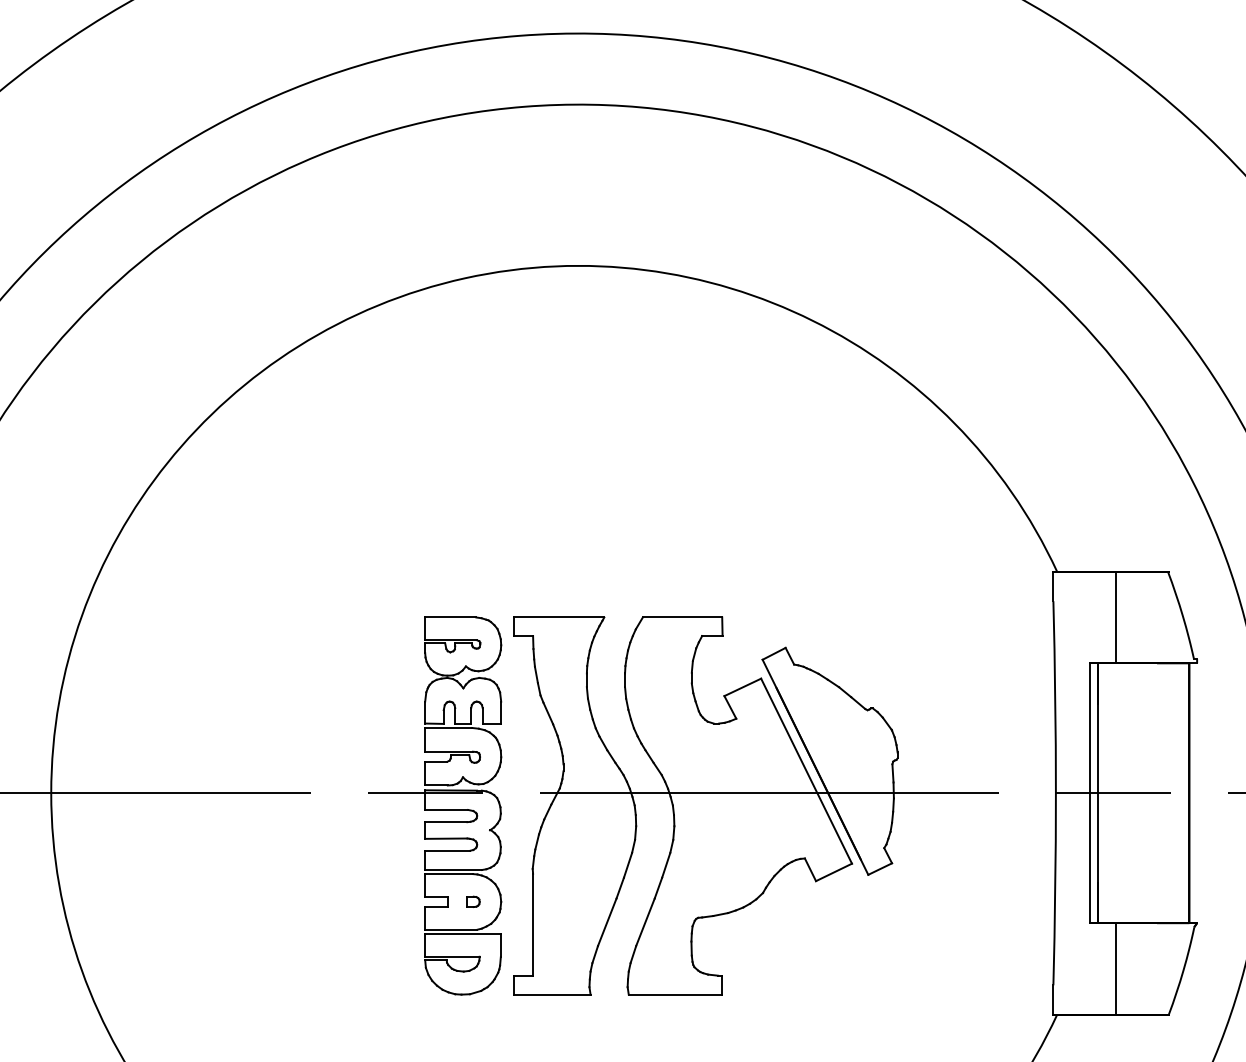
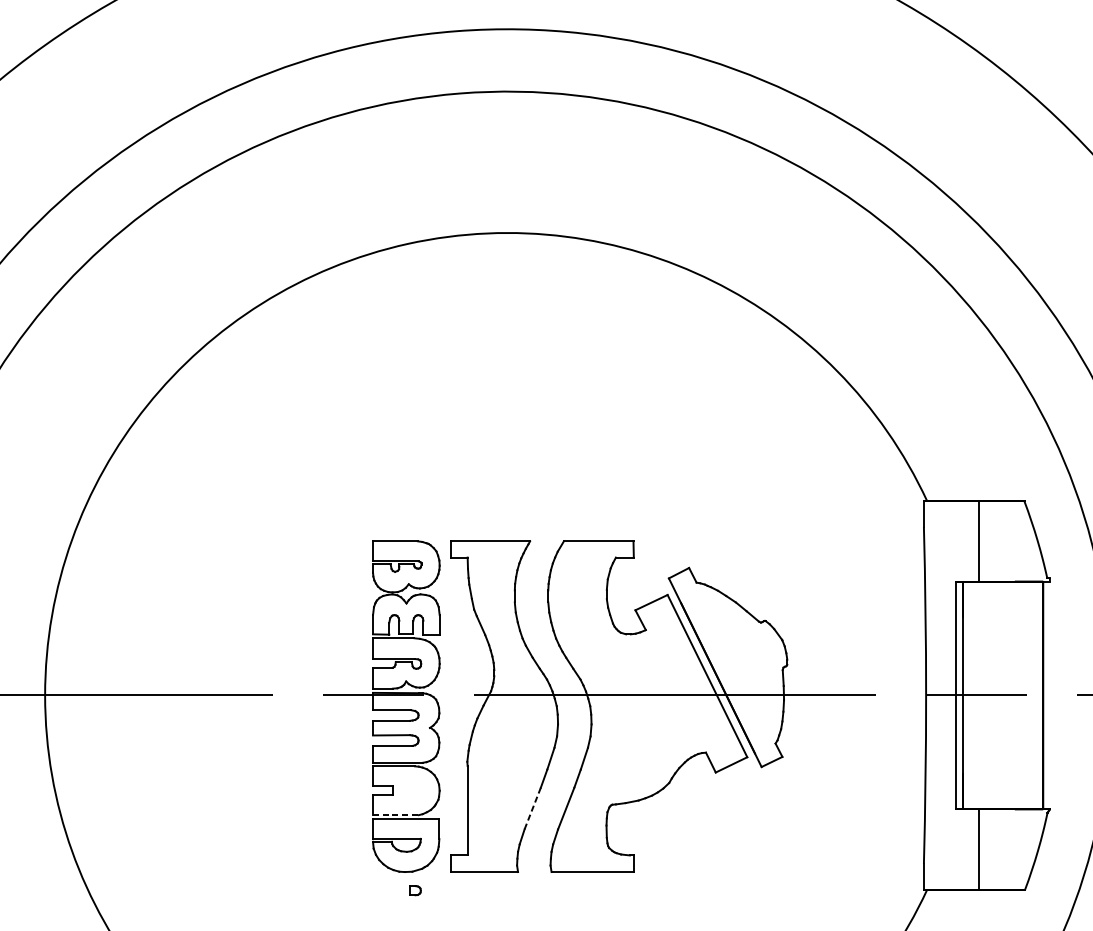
part: (473, 901) -> (415, 890), moved
line: (607, 921) -> (532, 807), solid -> dashed
line: (451, 929) -> (396, 814), solid -> dashed

